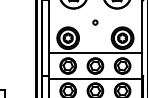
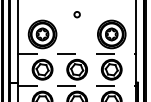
line: (95, 53) -> (77, 53), solid -> dashed
line: (95, 78) -> (77, 85), solid -> dashed

